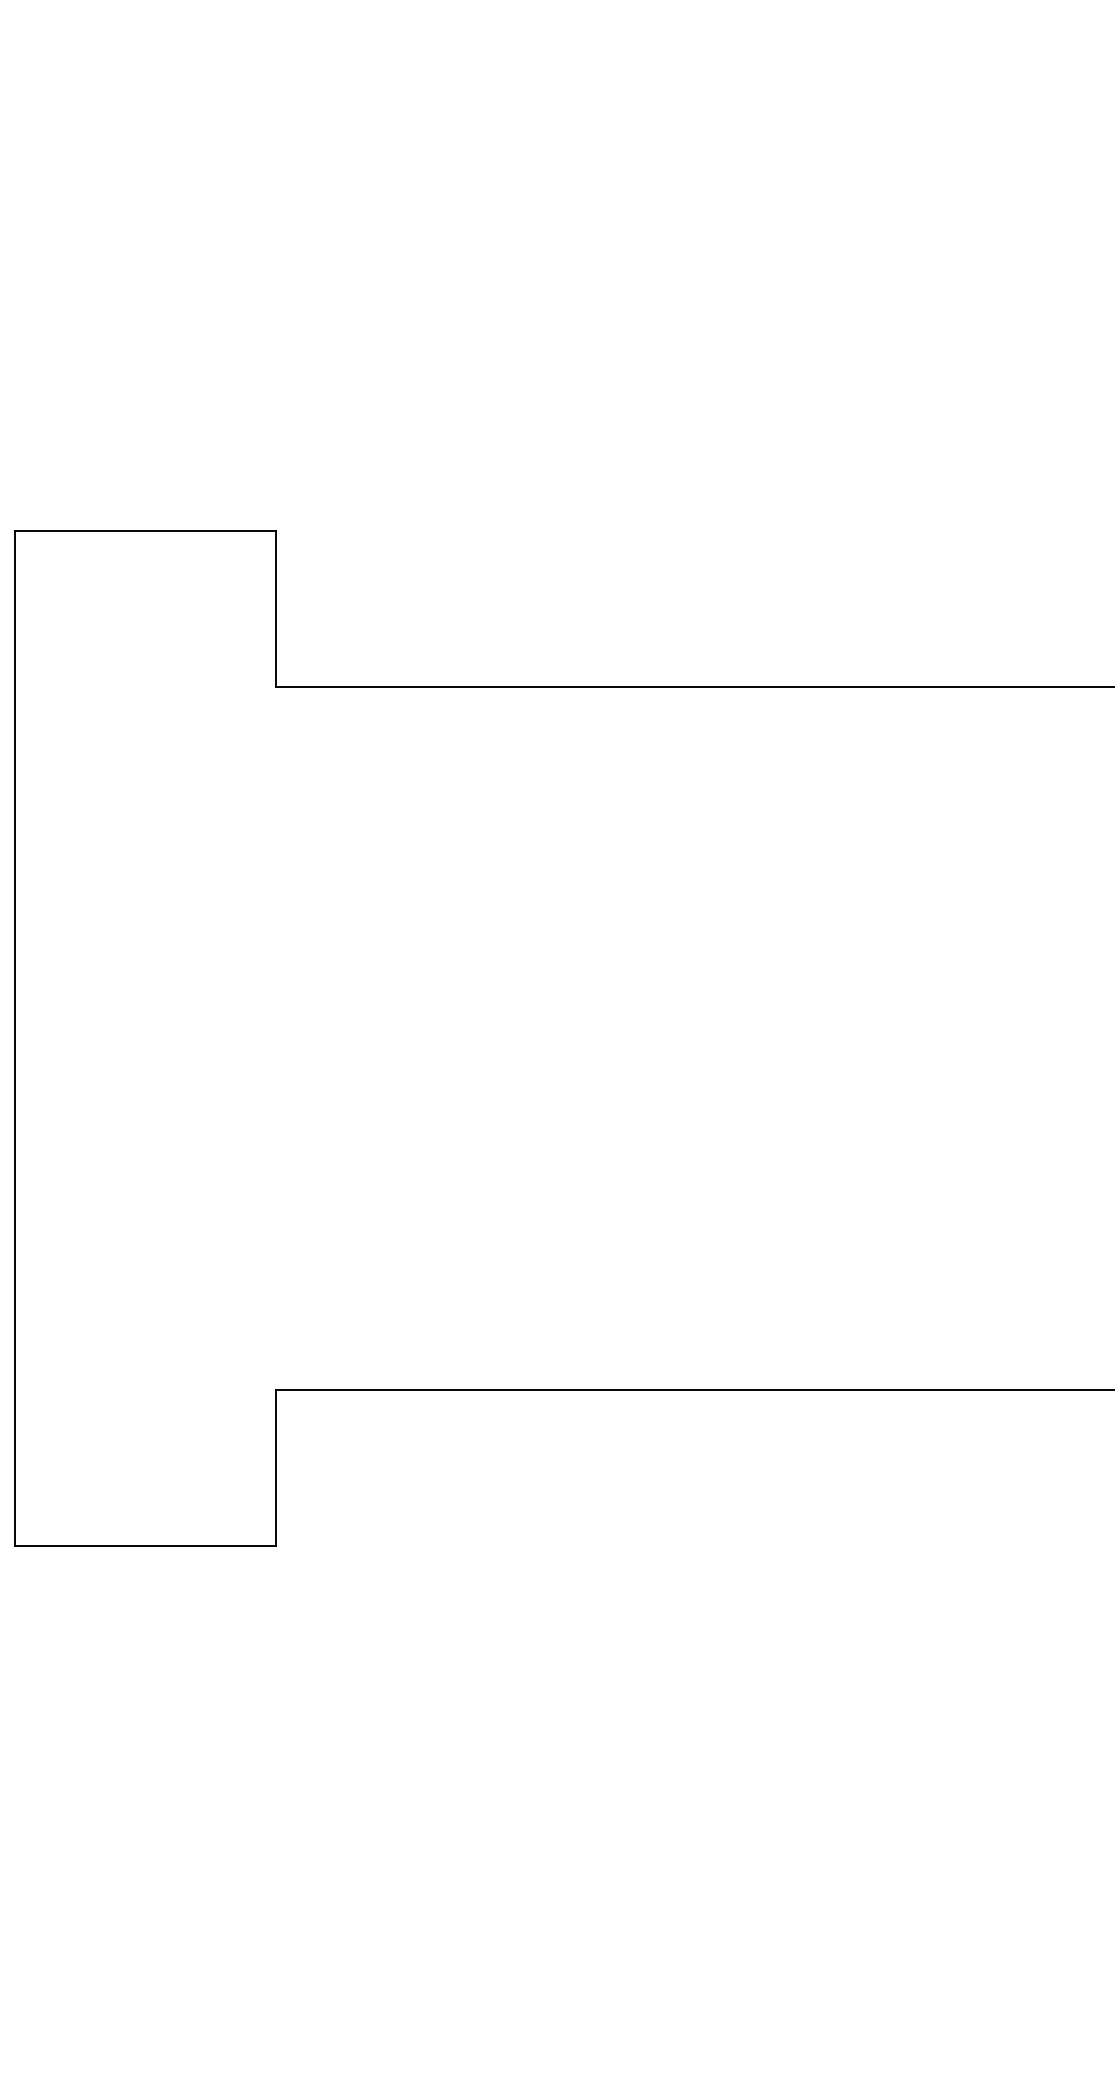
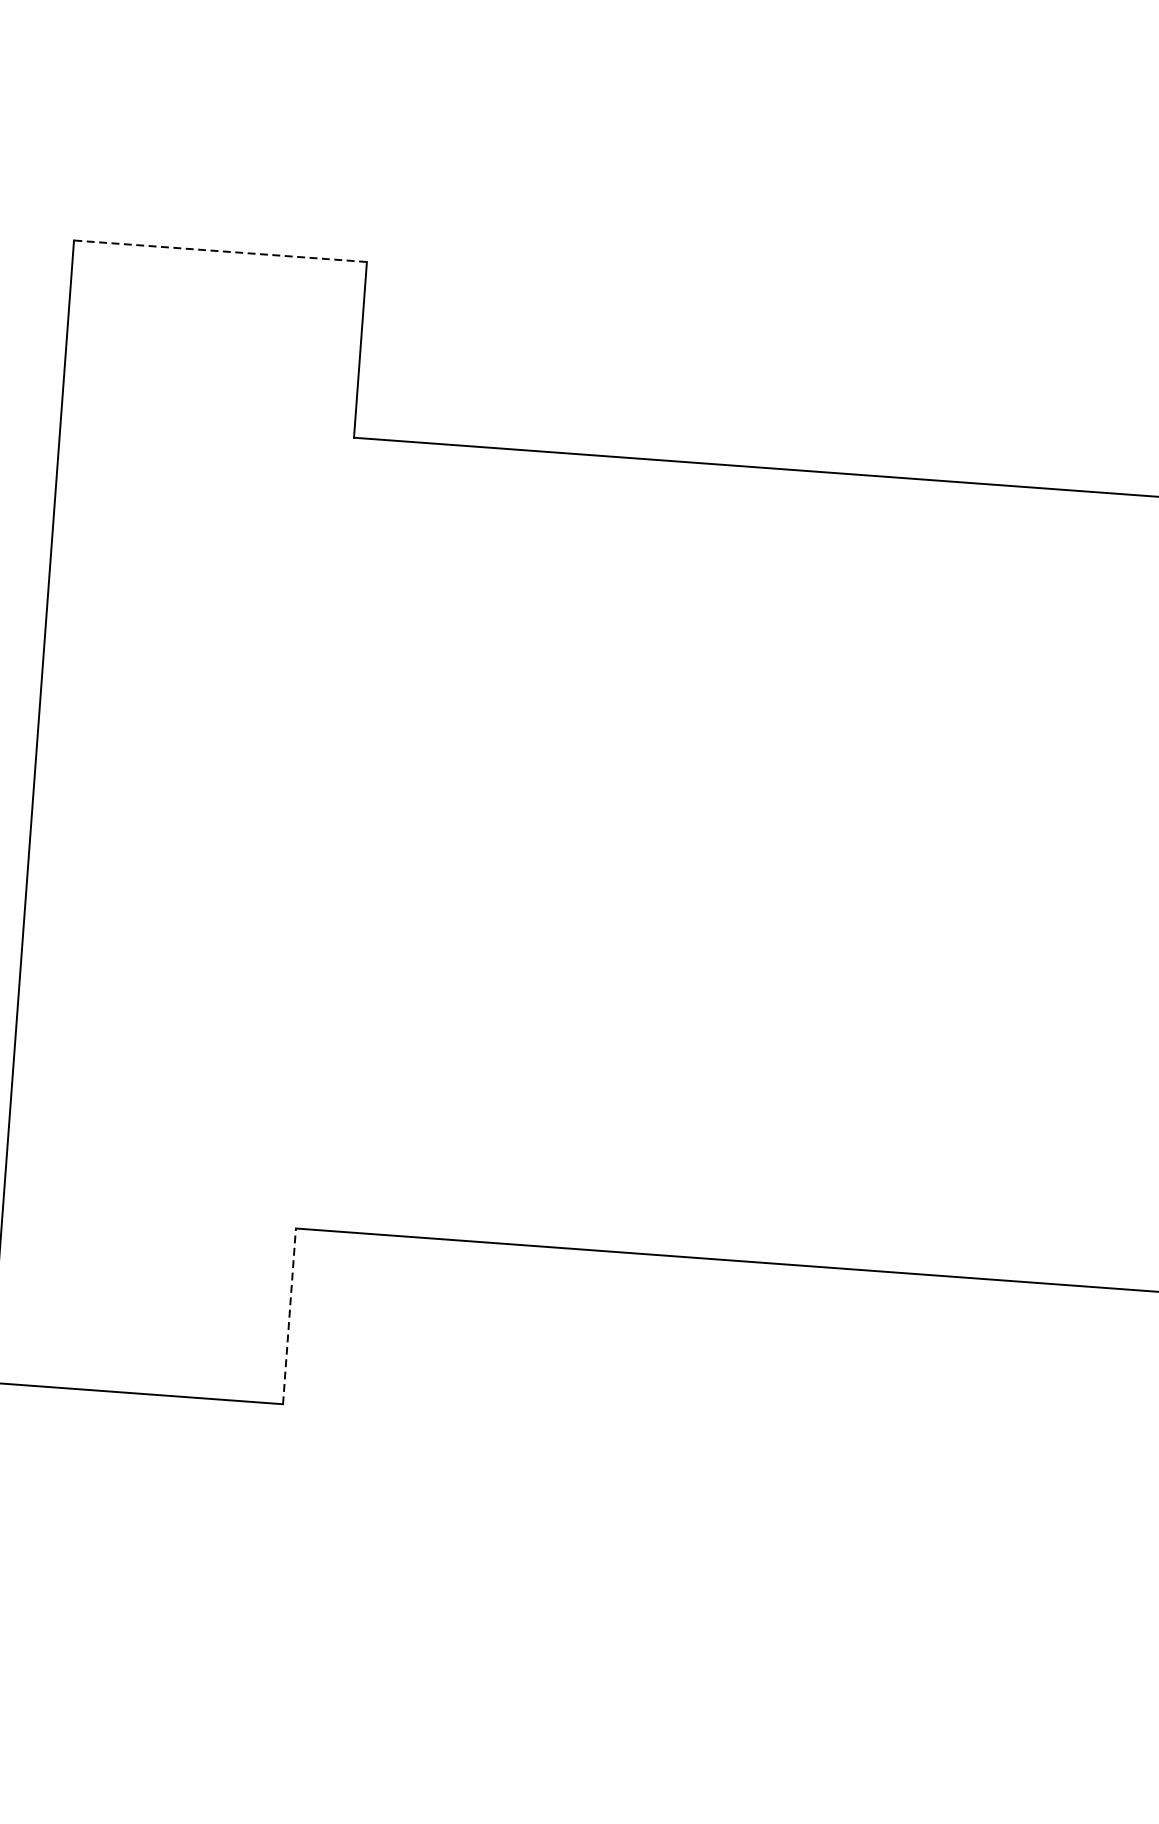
line: (145, 530) -> (220, 250), solid -> dashed
line: (275, 1467) -> (289, 1315), solid -> dashed

